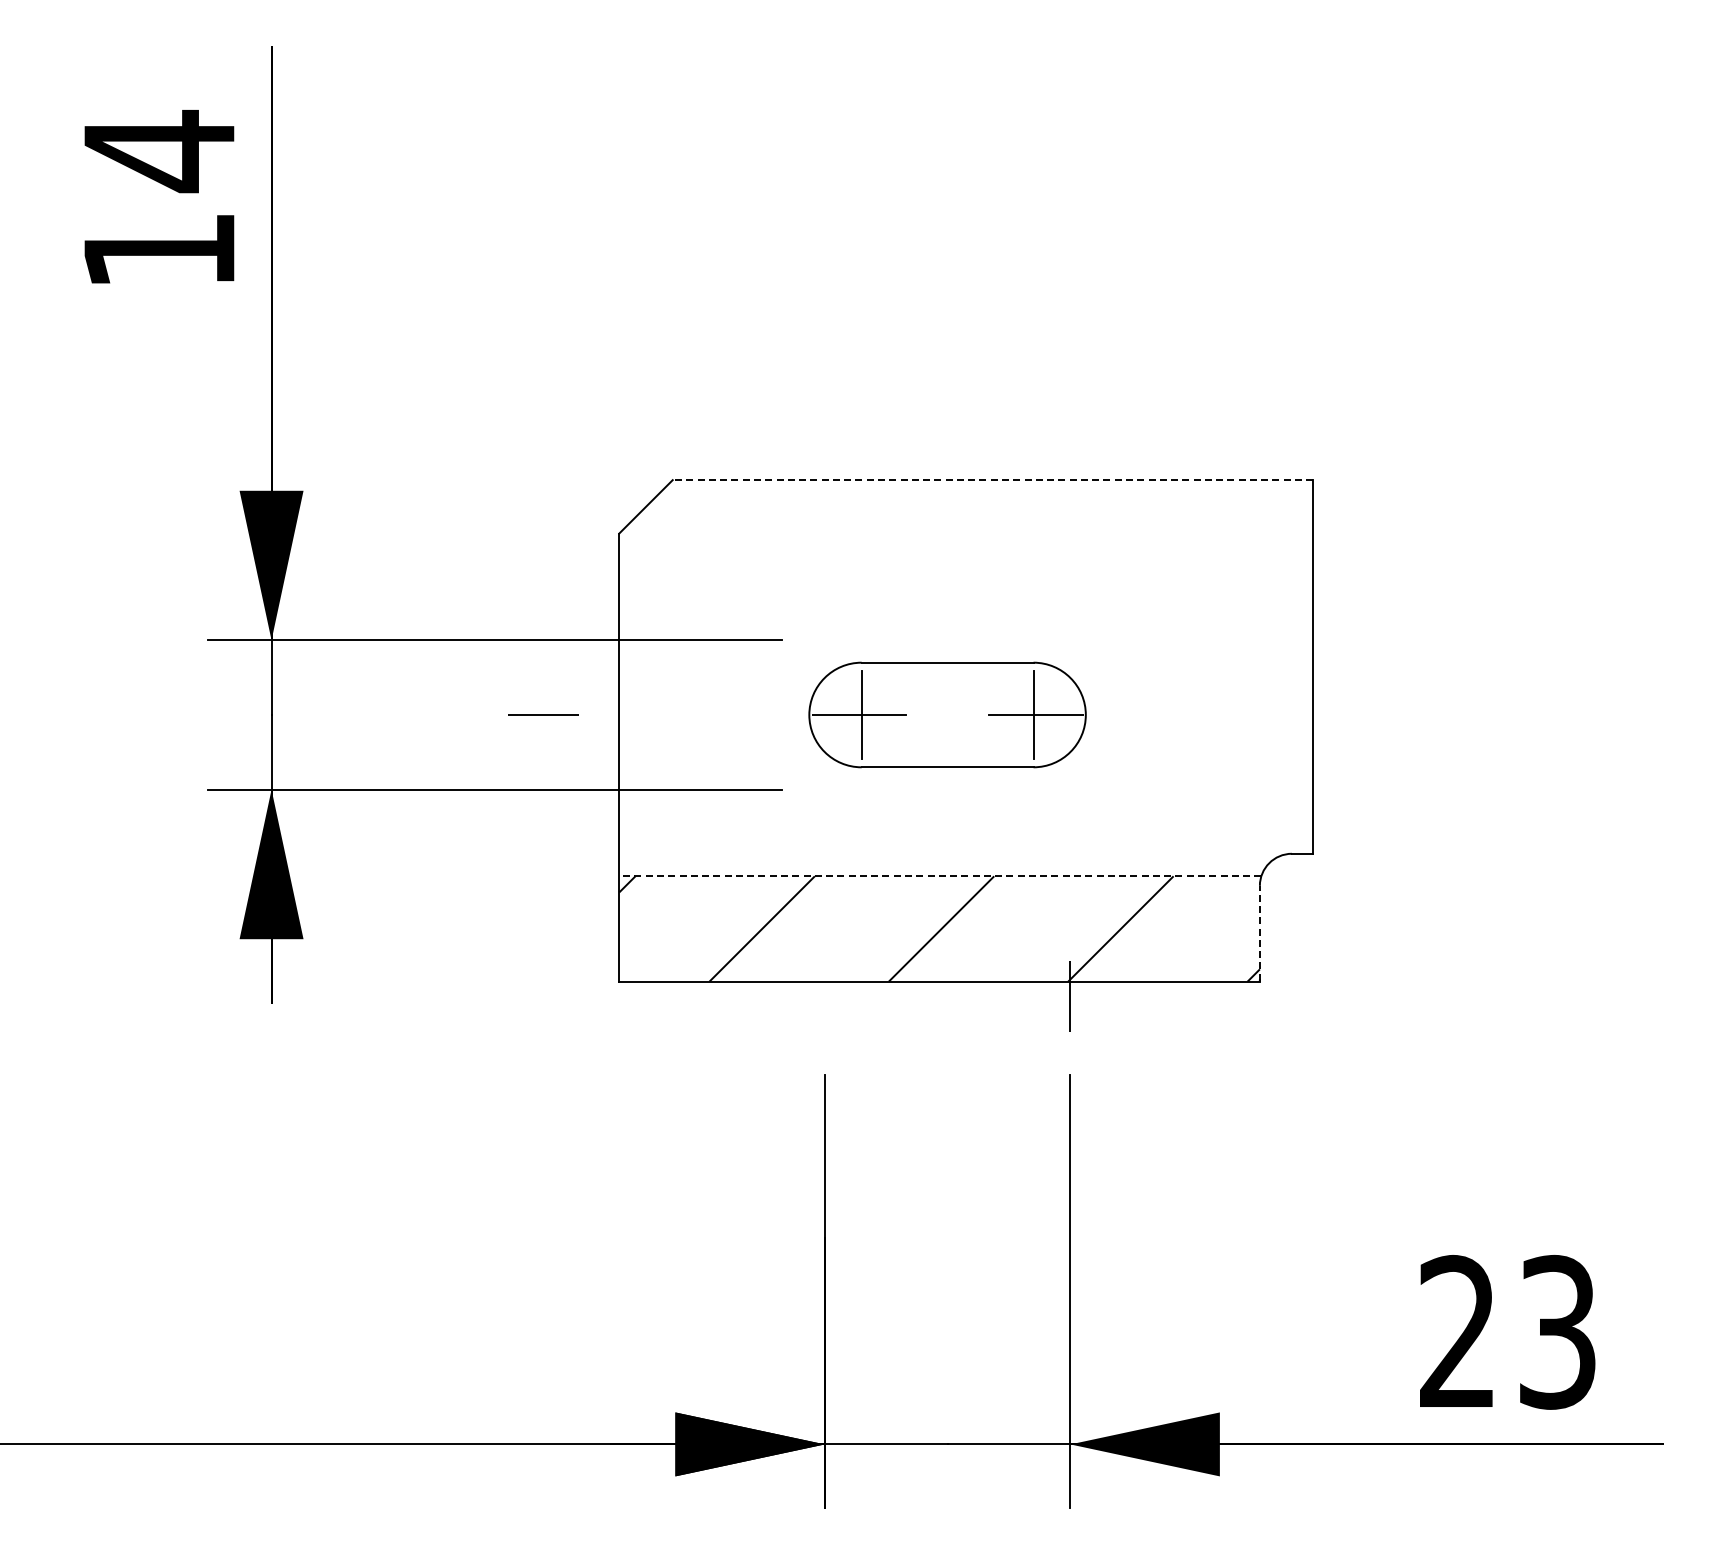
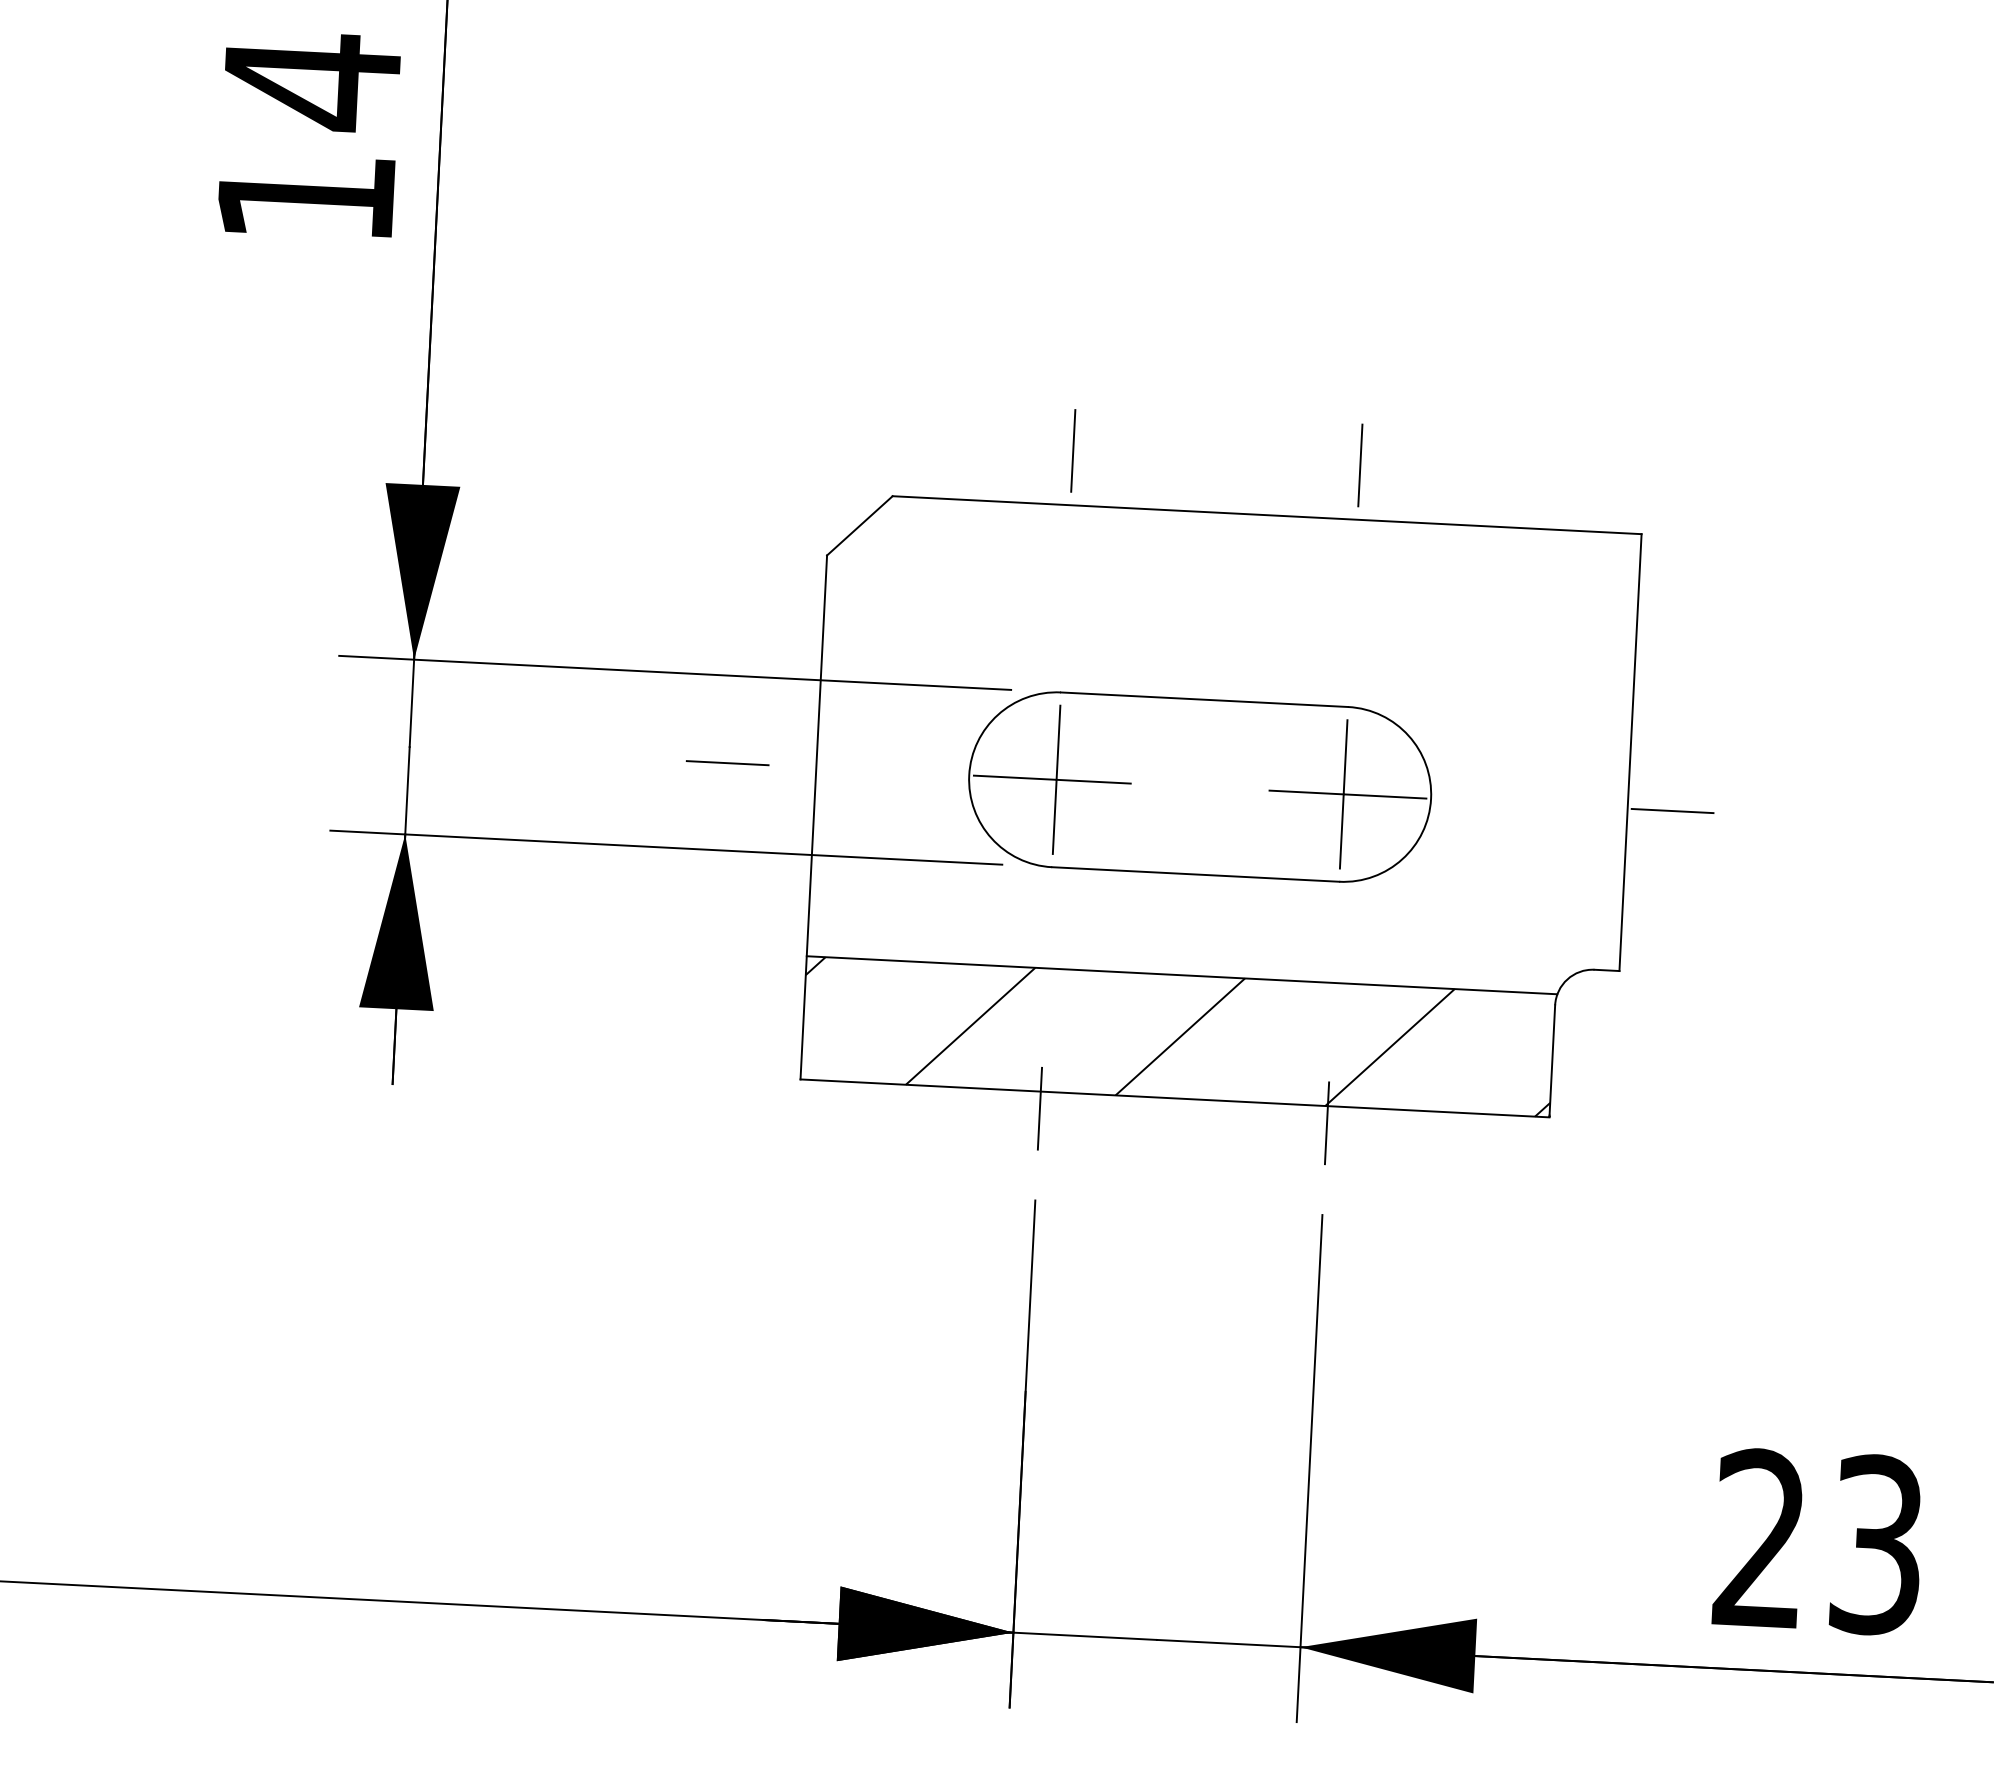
line: (824, 433) -> (1072, 450), added
line: (1070, 433) -> (1360, 465), added
line: (992, 480) -> (1266, 515), dashed -> solid
part: (947, 714) -> (1200, 786), size x1.43
line: (1351, 715) -> (1672, 811), added
line: (939, 876) -> (1181, 975), dashed -> solid
line: (1259, 932) -> (1551, 1059), dashed -> solid
line: (824, 996) -> (1039, 1108), added

